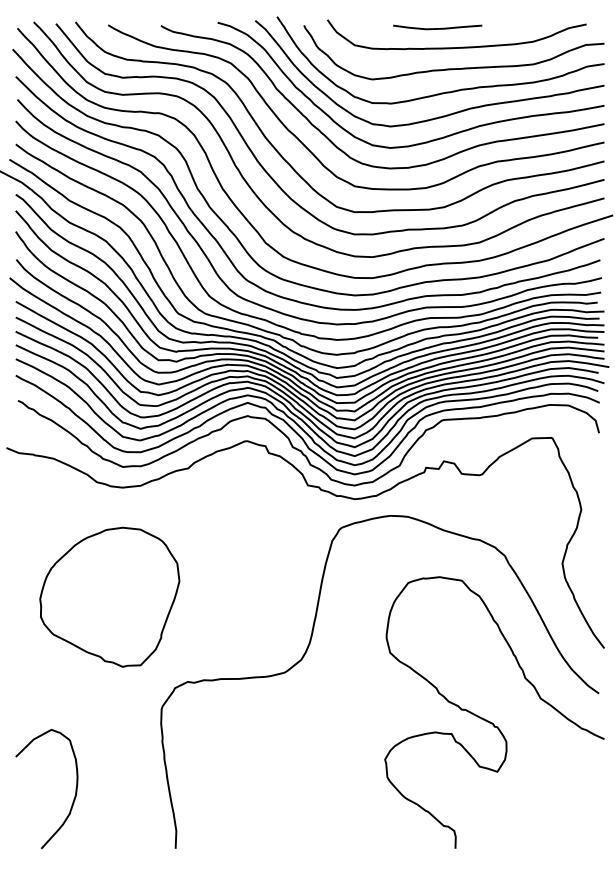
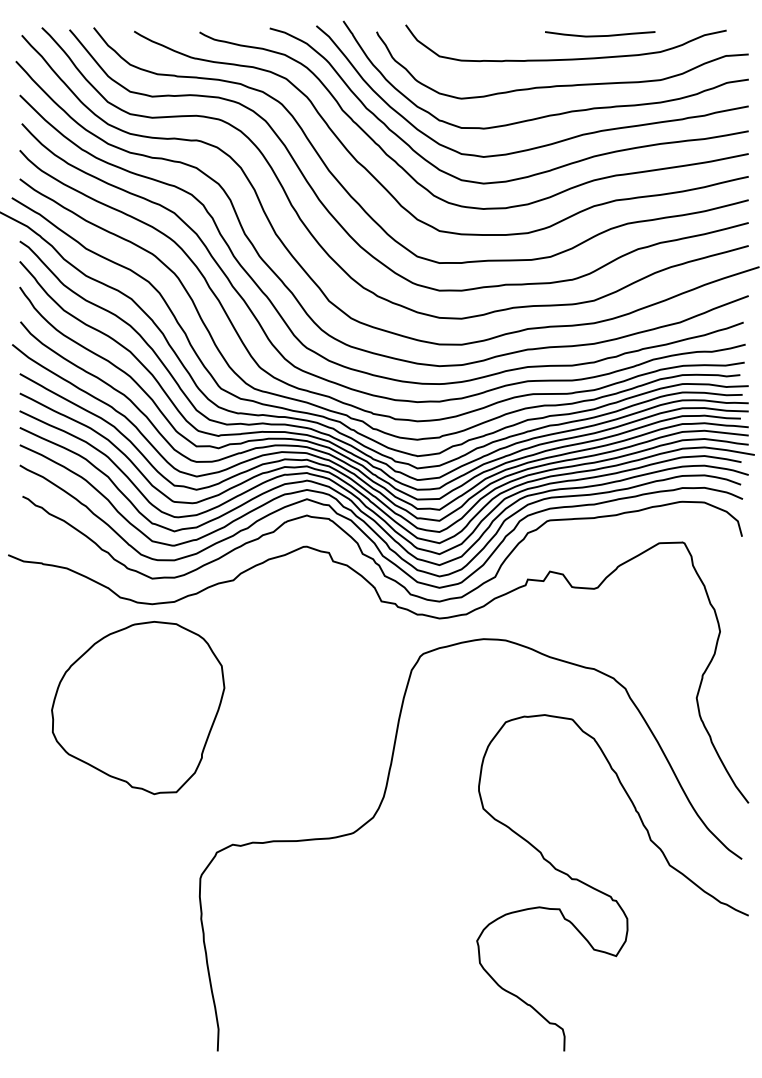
curve: (437, 28) -> (600, 35), moved
part: (110, 597) -> (138, 708), moved
curve: (73, 798) -> (91, 989), removed

